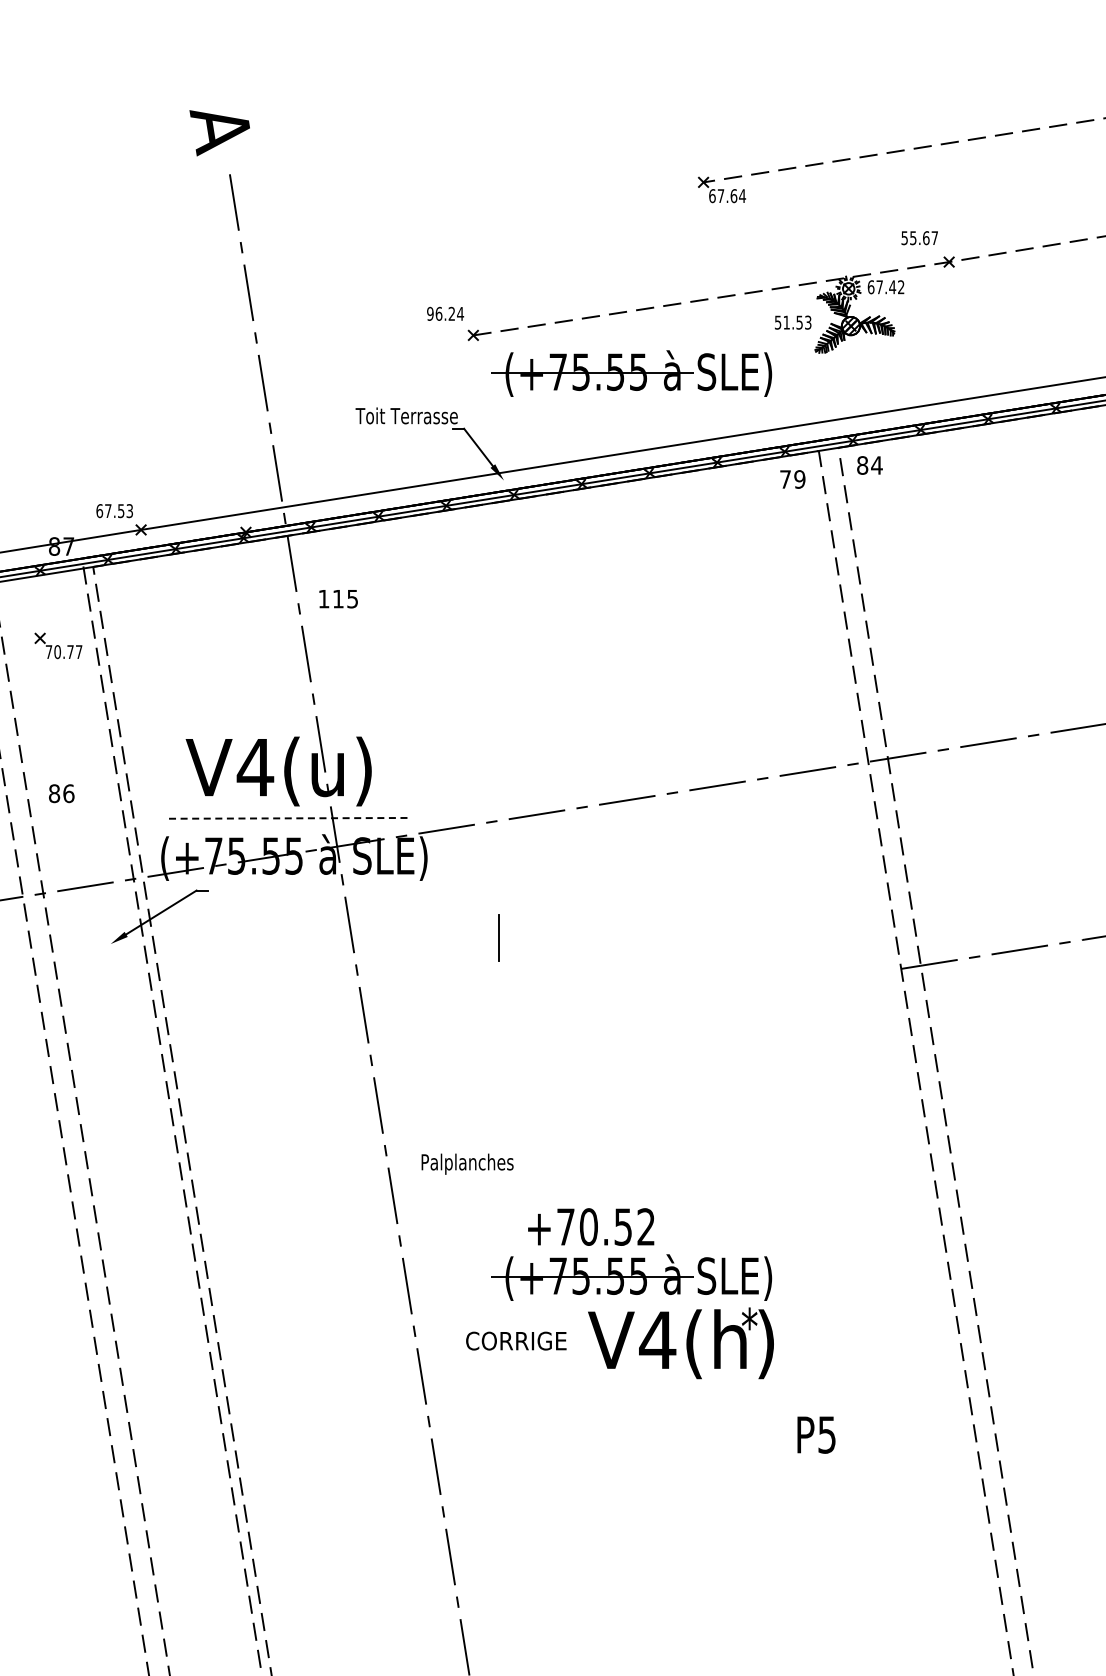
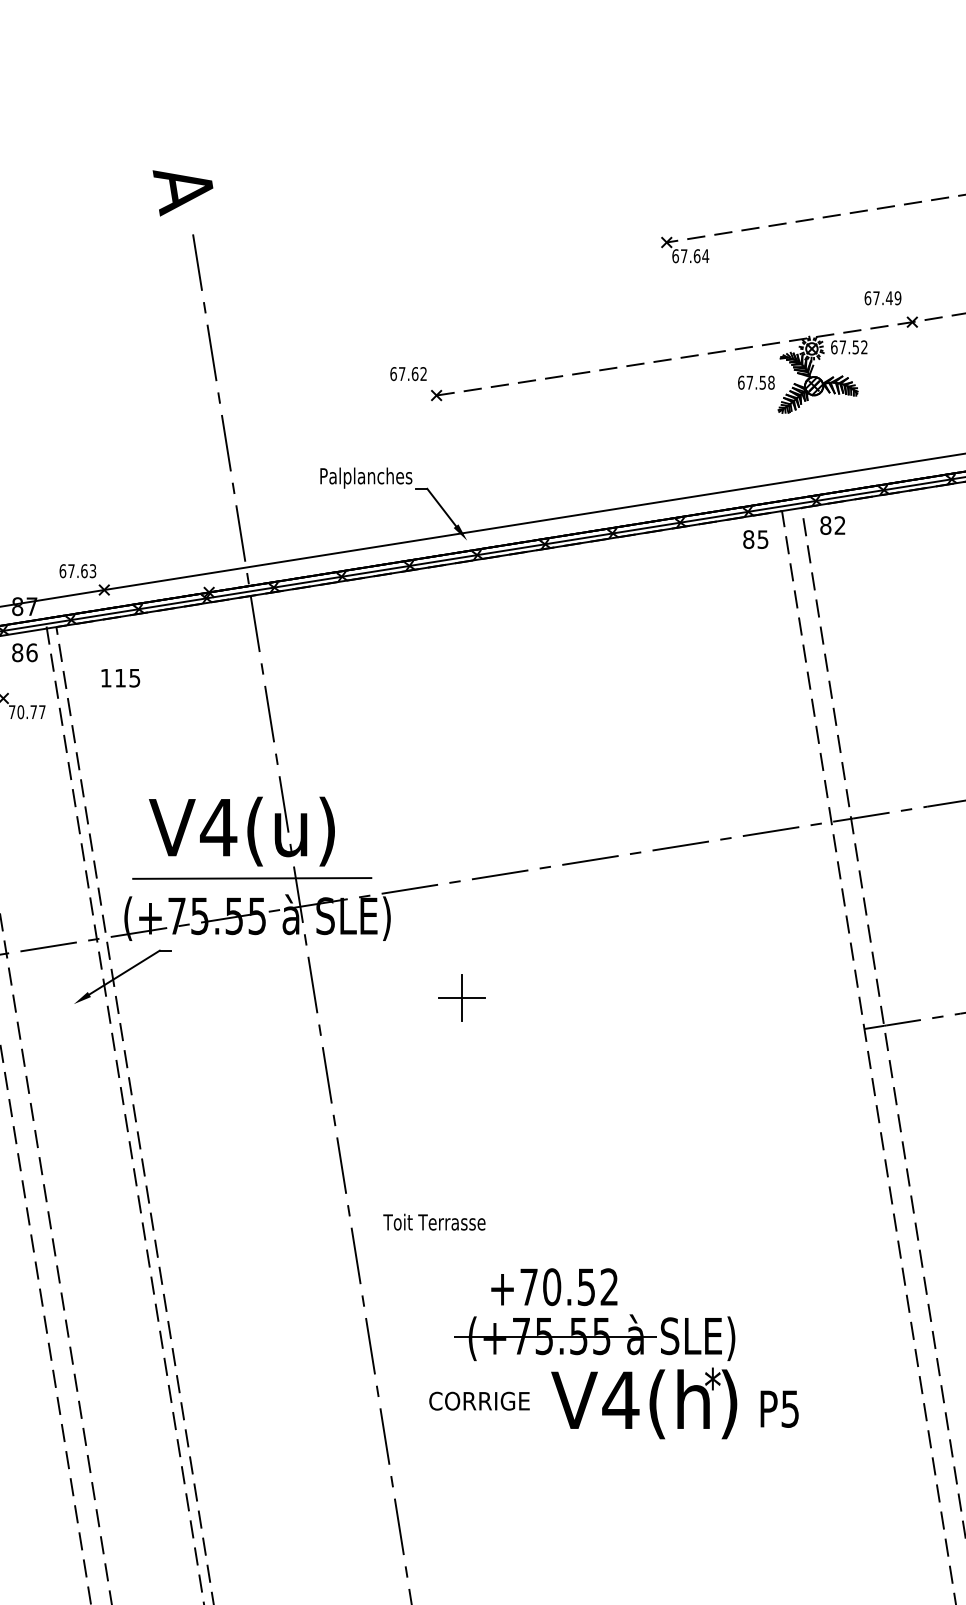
text: (919, 238) -> (882, 298), 55.67 -> 67.49
text: (892, 287) -> (855, 347), 67.42 -> 67.52
text: (445, 313) -> (408, 373), 96.24 -> 67.62
text: (792, 322) -> (755, 382), 51.53 -> 67.58
part: (631, 373) -> (594, 433), removed
text: (406, 417) -> (369, 477), Toit Terrasse -> Palplanches
text: (876, 465) -> (839, 525), 84 -> 82
text: (792, 479) -> (755, 539), 79 -> 85
text: (121, 511) -> (84, 571), 67.53 -> 67.63
text: (338, 599) -> (120, 678), moved
text: (61, 793) -> (24, 652), moved
line: (289, 818) -> (252, 878), dashed -> solid
line: (498, 937) -> (461, 997), added
text: (471, 1163) -> (434, 1223), Palplanches -> Toit Terrasse
text: (816, 1434) -> (779, 1408), moved

